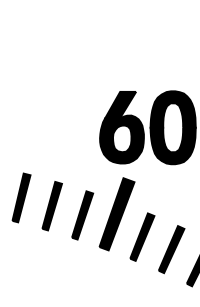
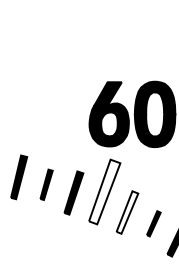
part: (51, 206) -> (46, 185), size x0.7
fill: (116, 214) -> (104, 192), removed
fill: (142, 236) -> (127, 211), removed
part: (171, 249) -> (153, 223), size x0.6

